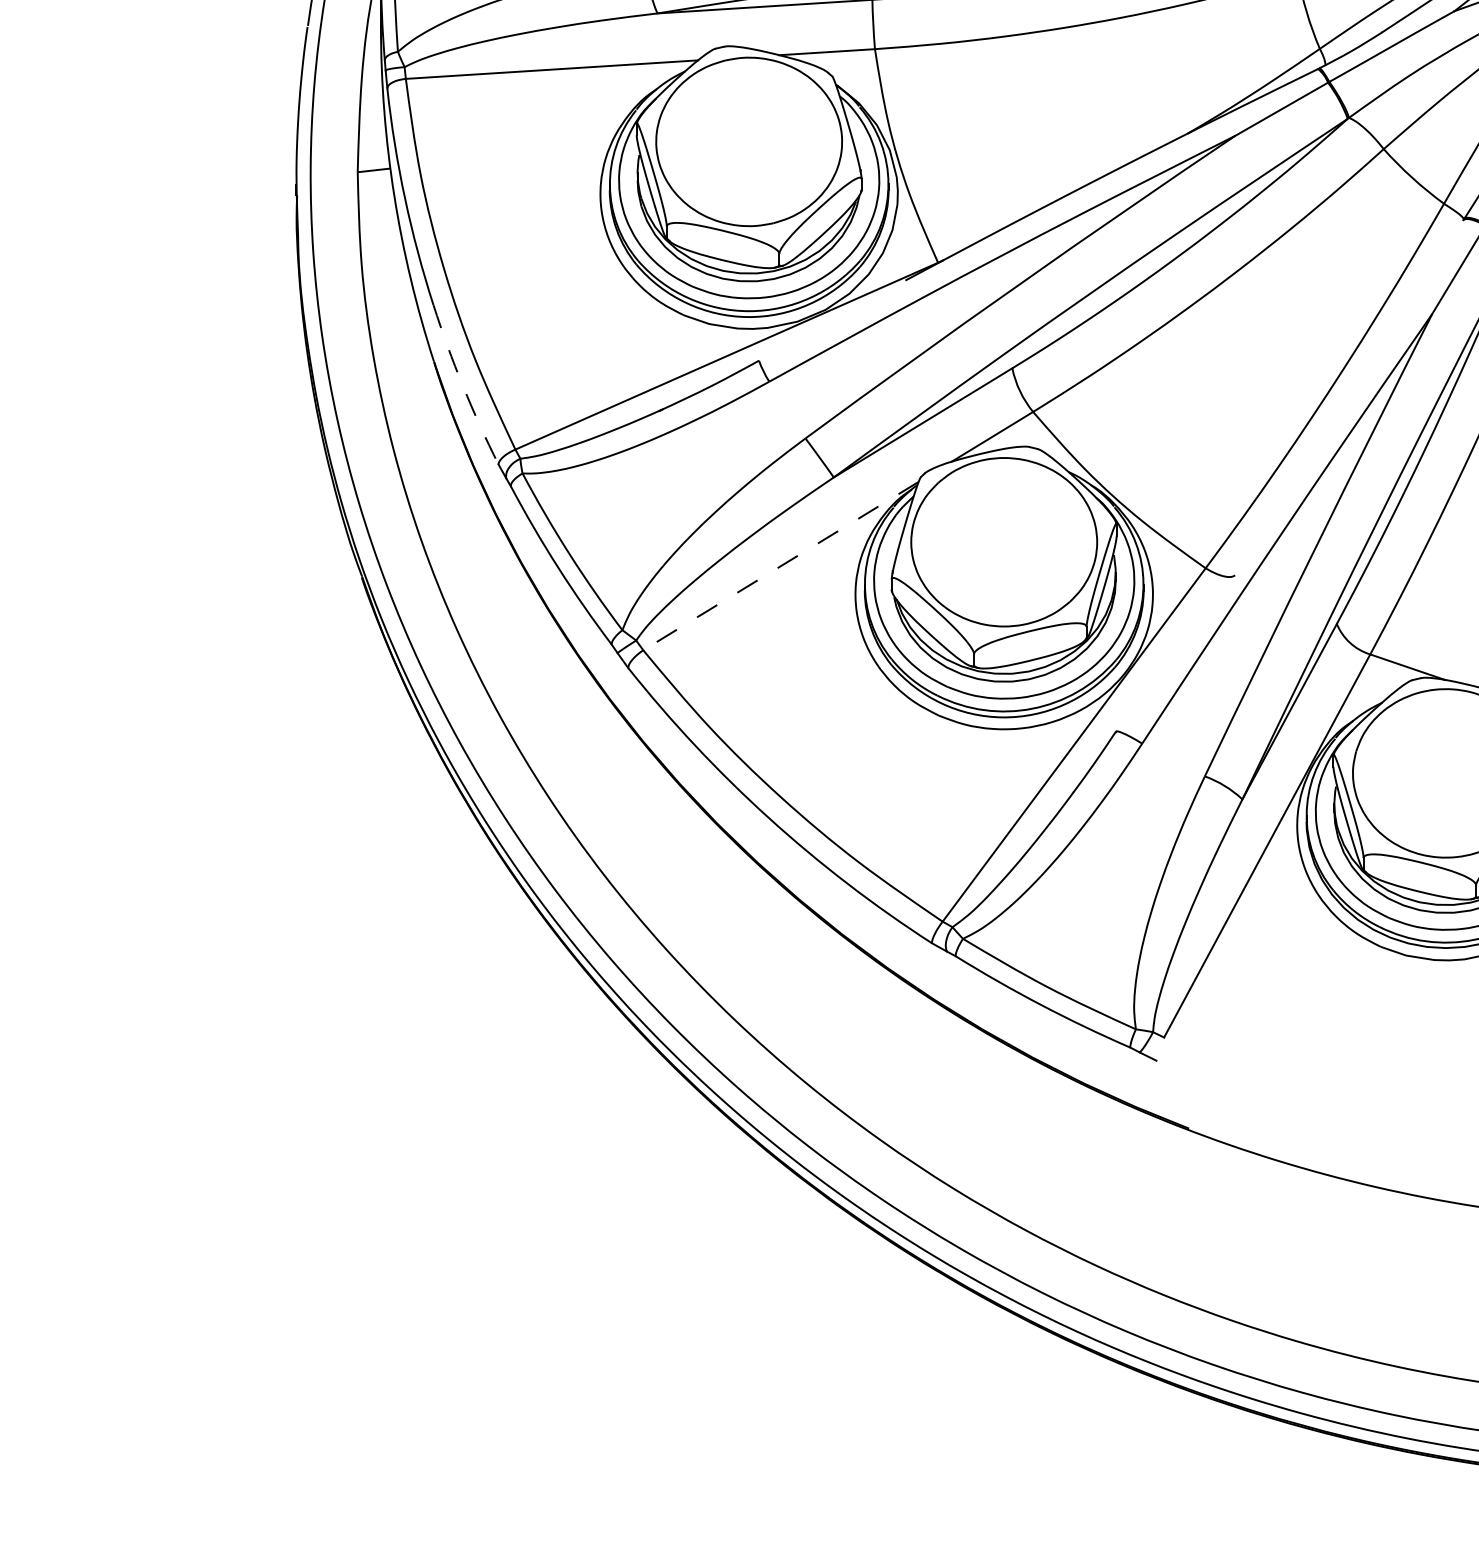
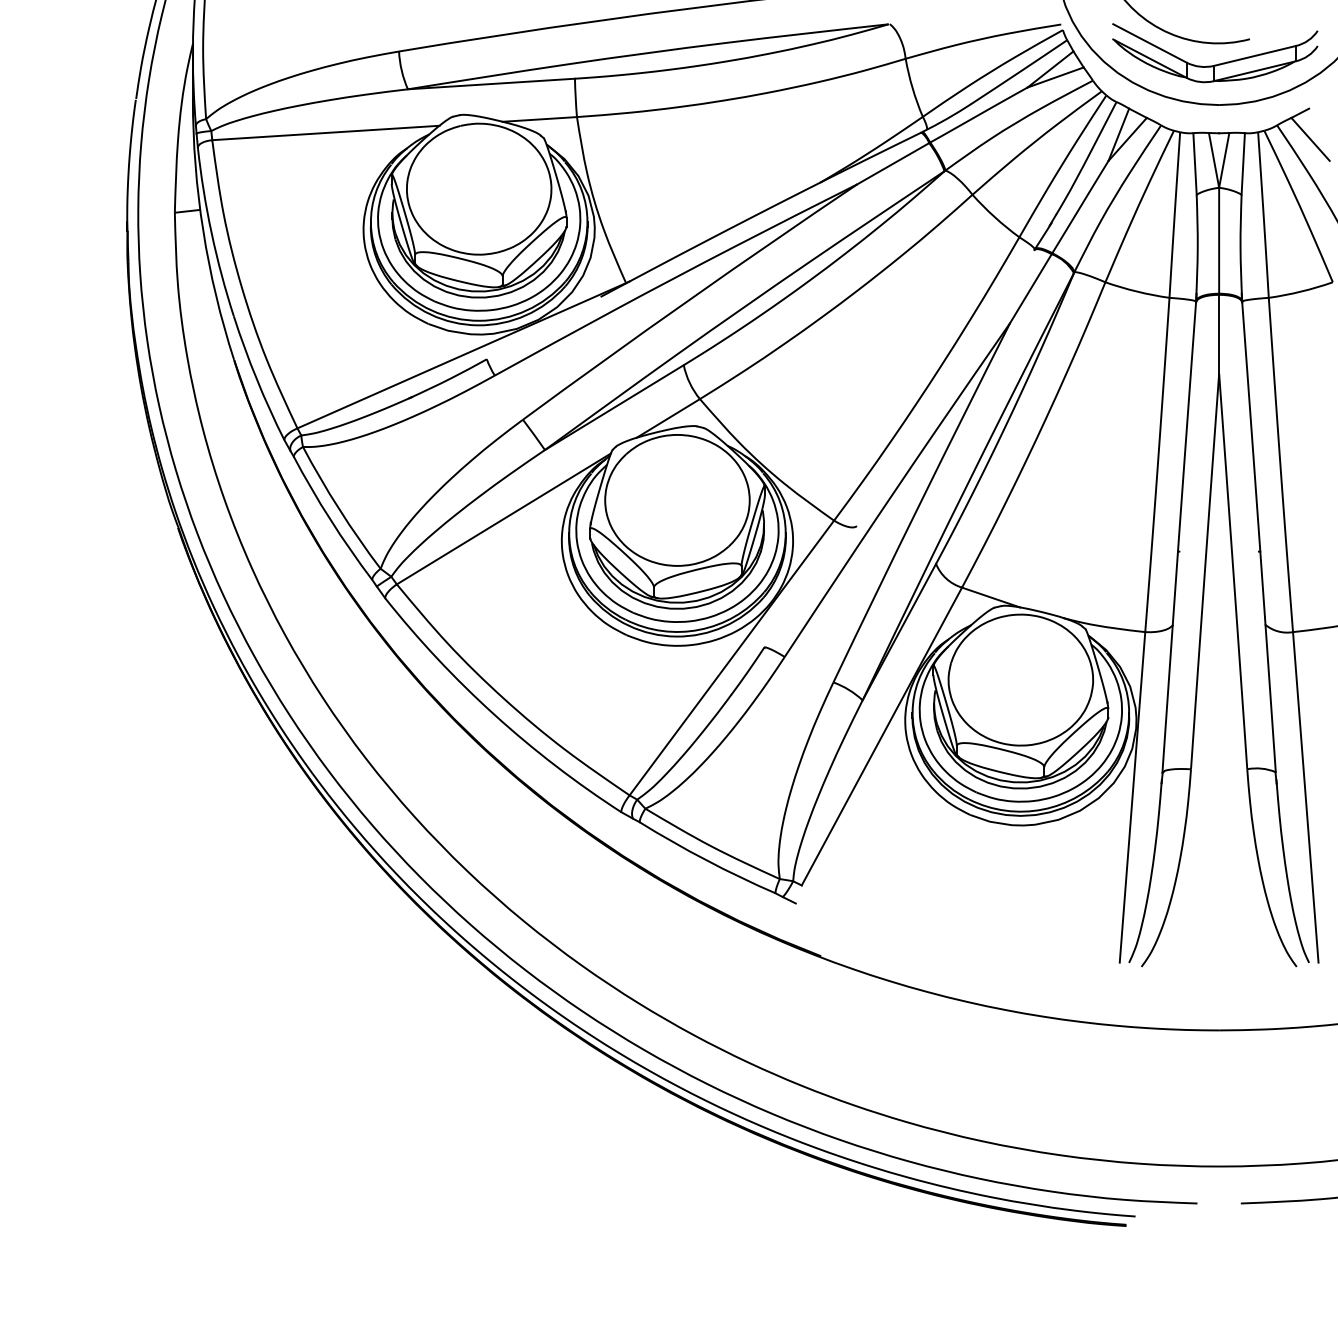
arc: (462, 386) -> (256, 379), dashed -> solid
line: (780, 566) -> (503, 519), dashed -> solid

